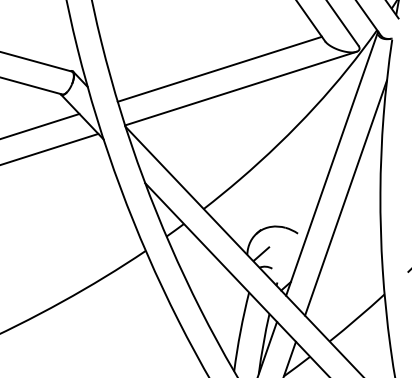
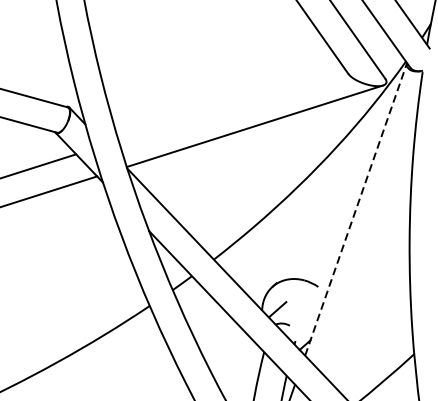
line: (219, 68) -> (231, 103), removed
line: (332, 163) -> (356, 209), solid -> dashed
line: (345, 197) -> (370, 246), removed

